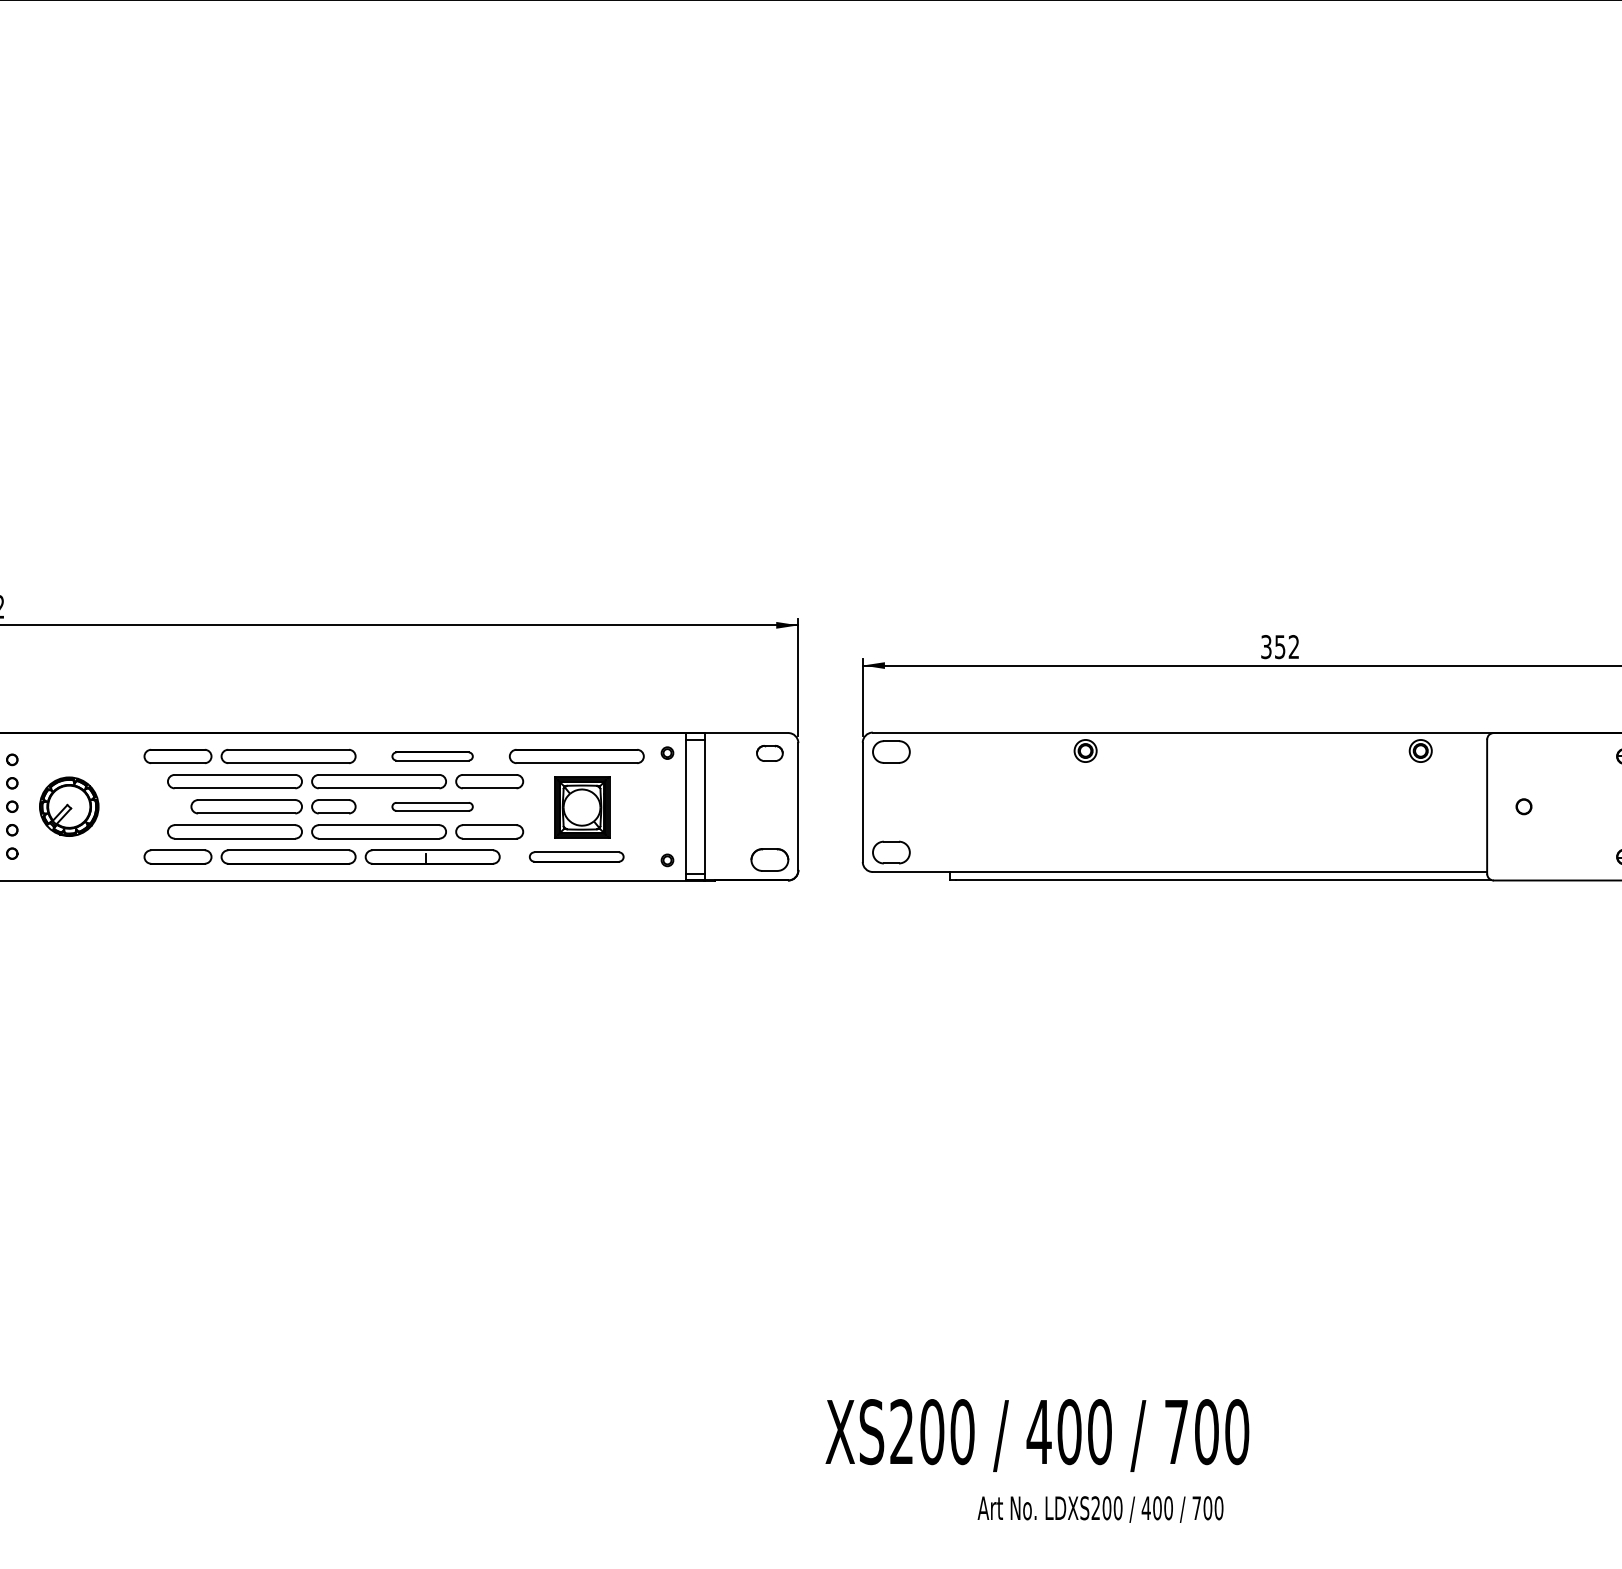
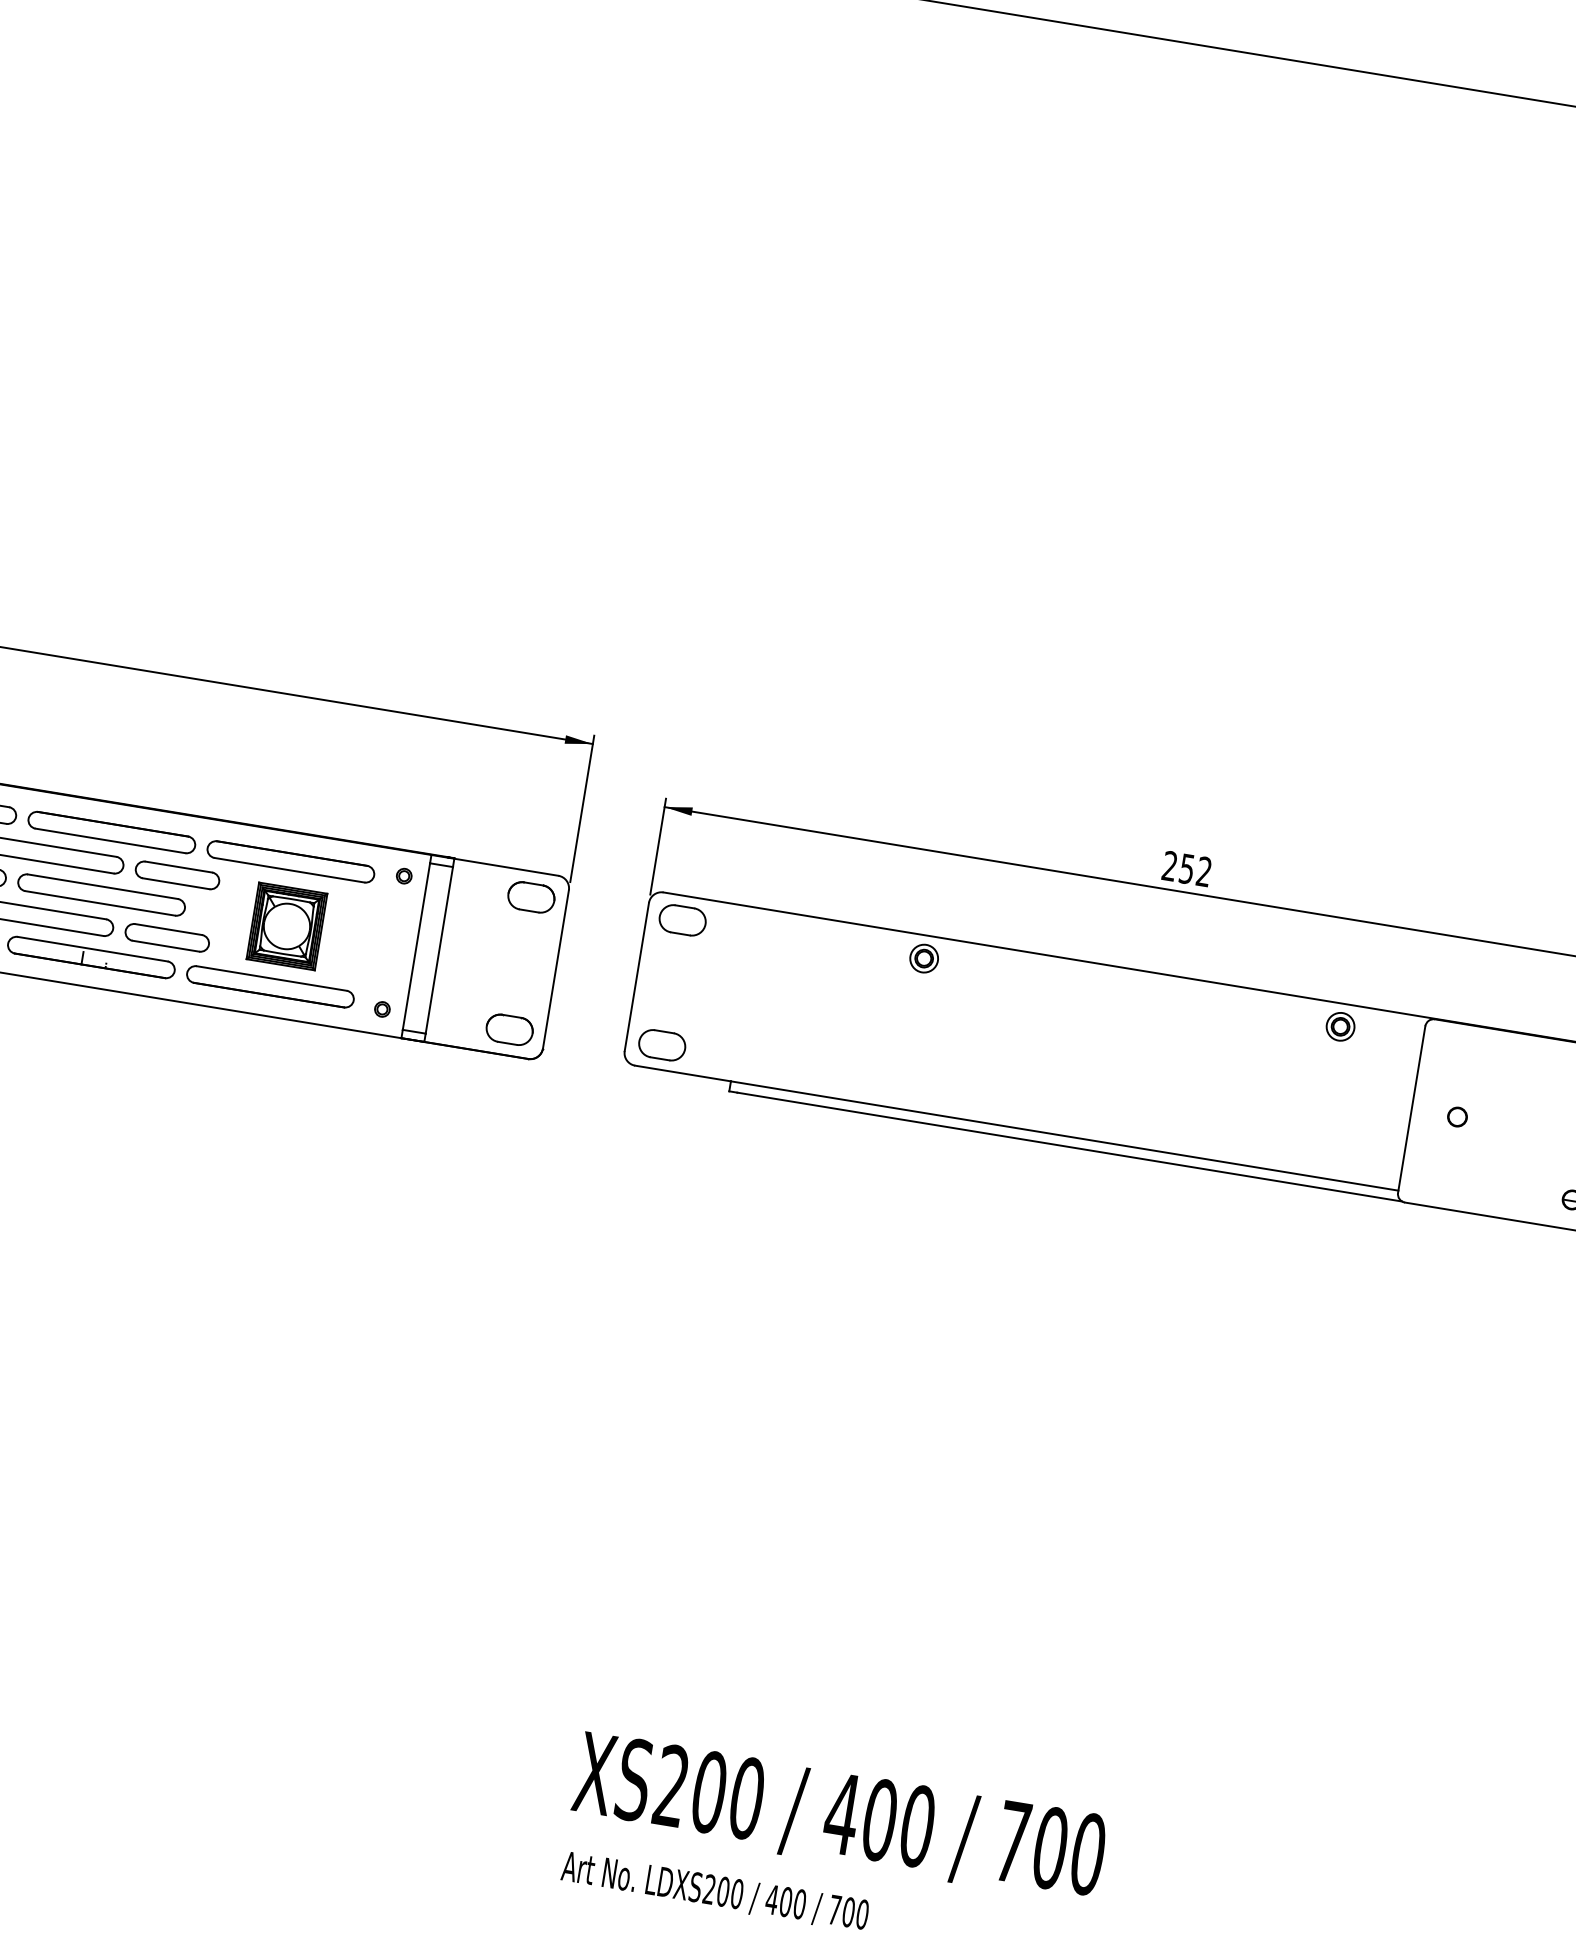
text: (1266, 647) -> (1169, 866), 352 -> 252
part: (769, 753) -> (530, 897), size x1.43
part: (432, 756) -> (111, 832), size x1.67
part: (432, 806) -> (101, 894), size x1.67
part: (576, 856) -> (270, 986), size x1.43
text: (1037, 1435) -> (839, 1817), moved
text: (1100, 1509) -> (715, 1892), moved

